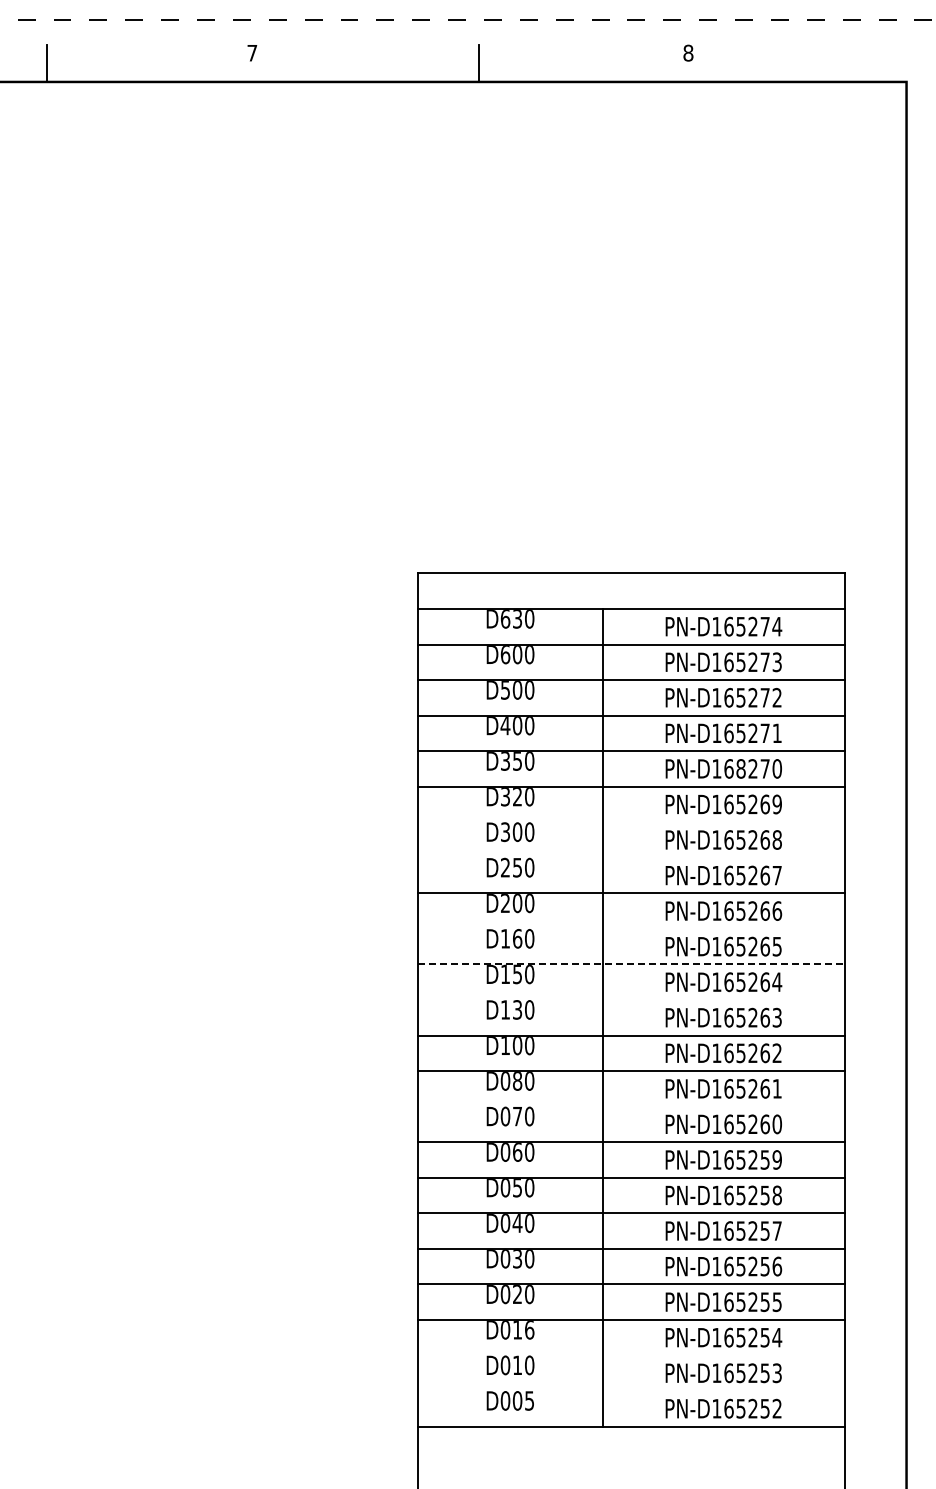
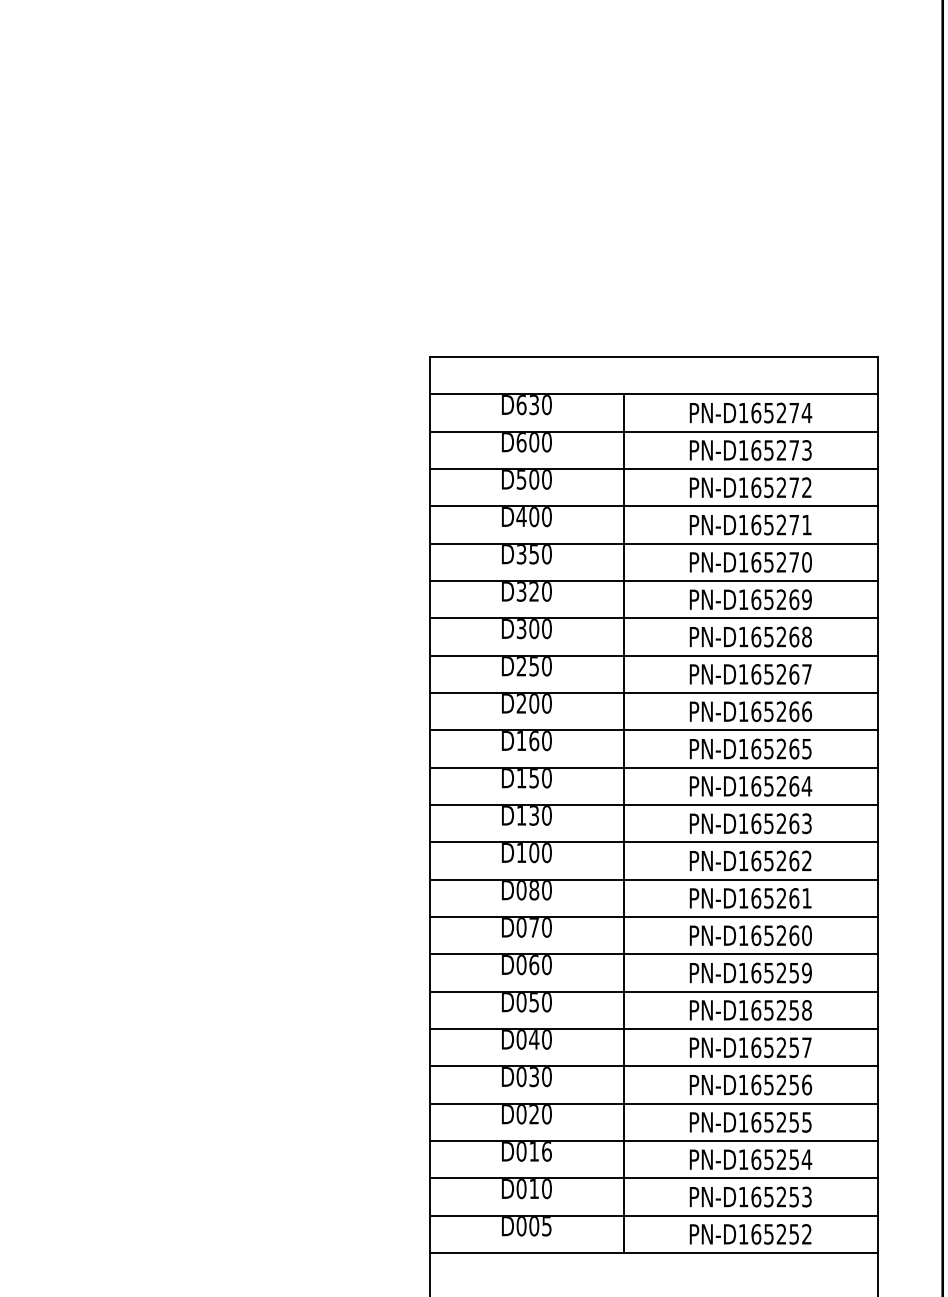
text: (740, 768) -> (768, 561), PN-D168270 -> PN-D165270
line: (631, 822) -> (653, 618), added
line: (631, 857) -> (653, 655), added
line: (631, 928) -> (653, 729), added
line: (631, 964) -> (653, 767), dashed -> solid
line: (631, 999) -> (653, 804), added
line: (631, 1106) -> (653, 916), added
line: (631, 1355) -> (653, 1178), added
line: (631, 1390) -> (653, 1215), added

